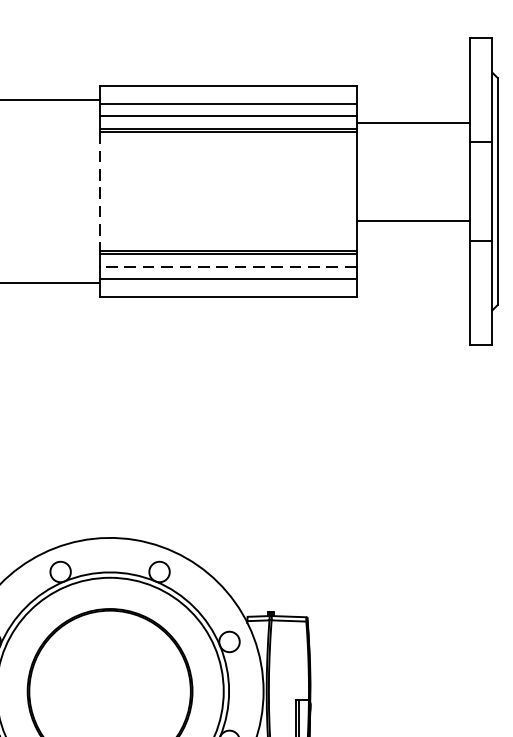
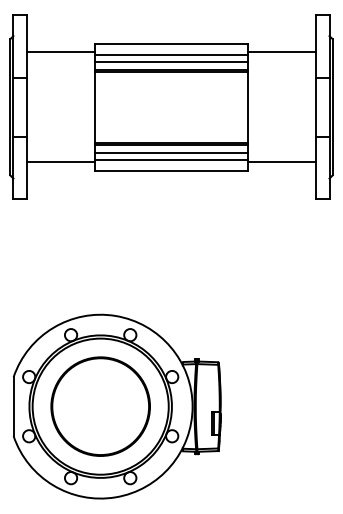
line: (412, 123) -> (281, 52), moved
line: (99, 191) -> (94, 107), dashed -> solid
line: (412, 221) -> (281, 162), moved
line: (228, 266) -> (171, 152), dashed -> solid

